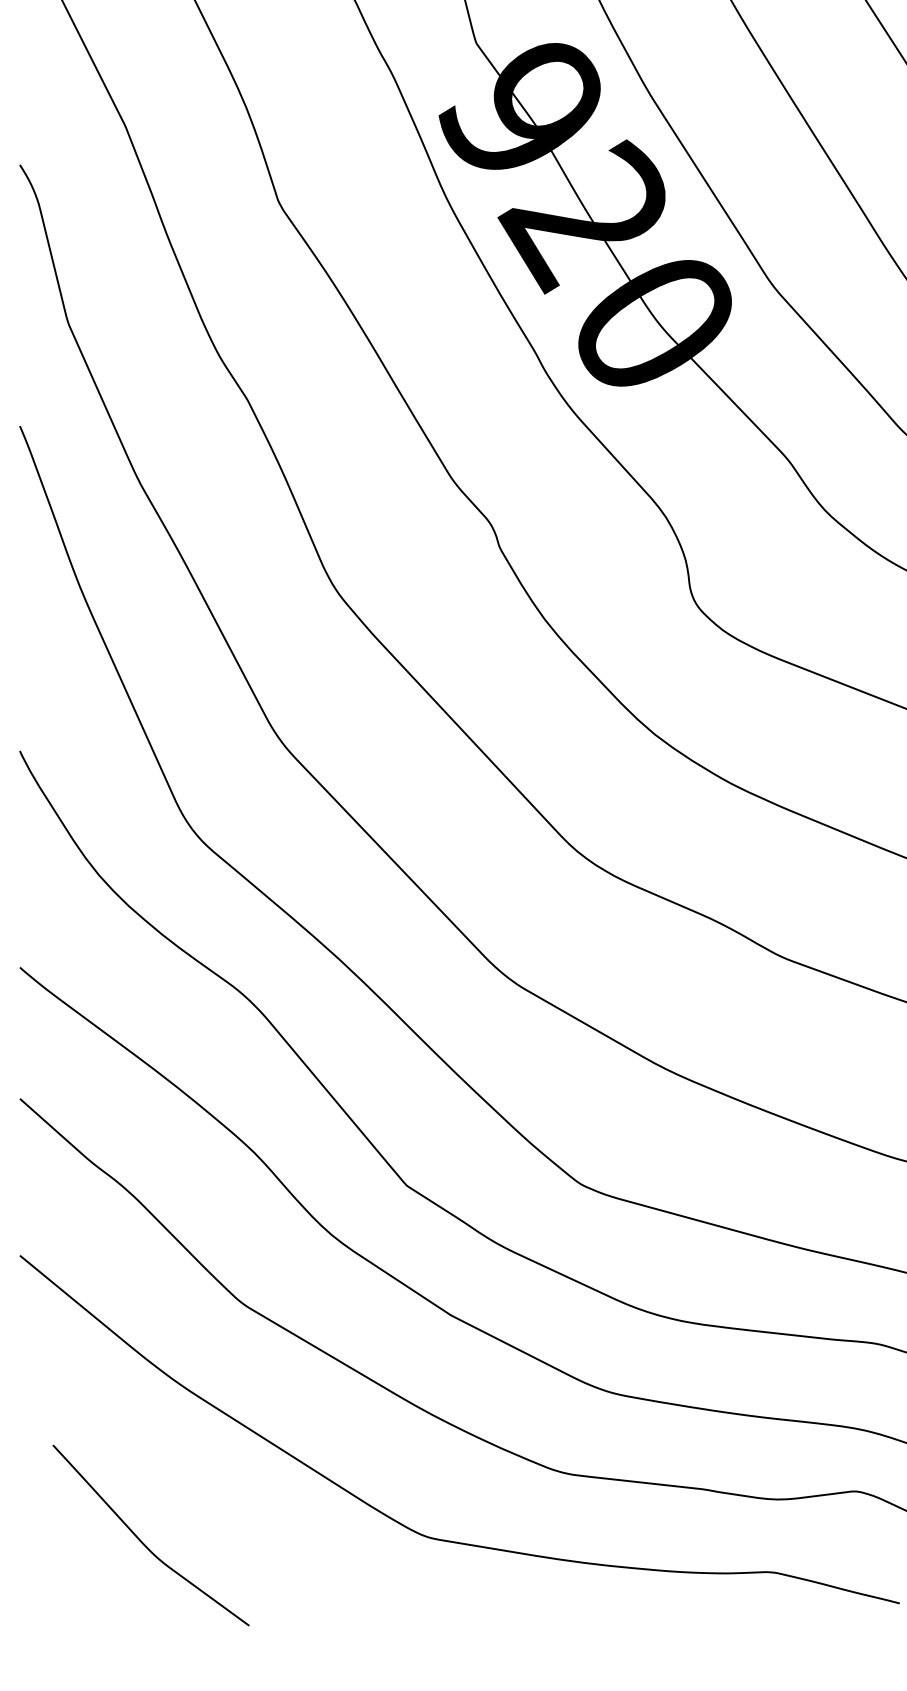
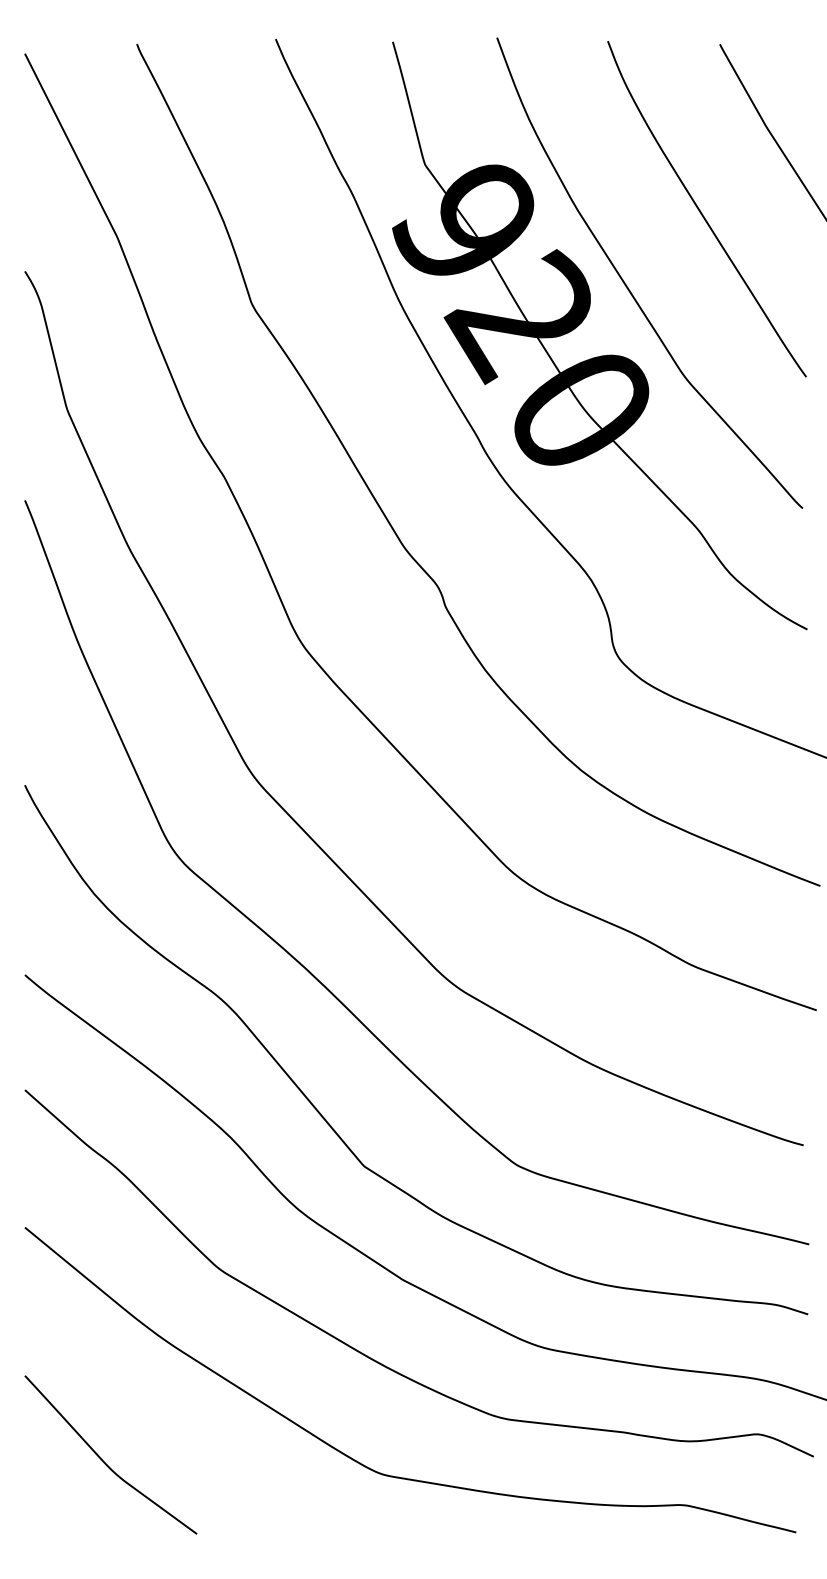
curve: (142, 1541) -> (103, 1460), moved

